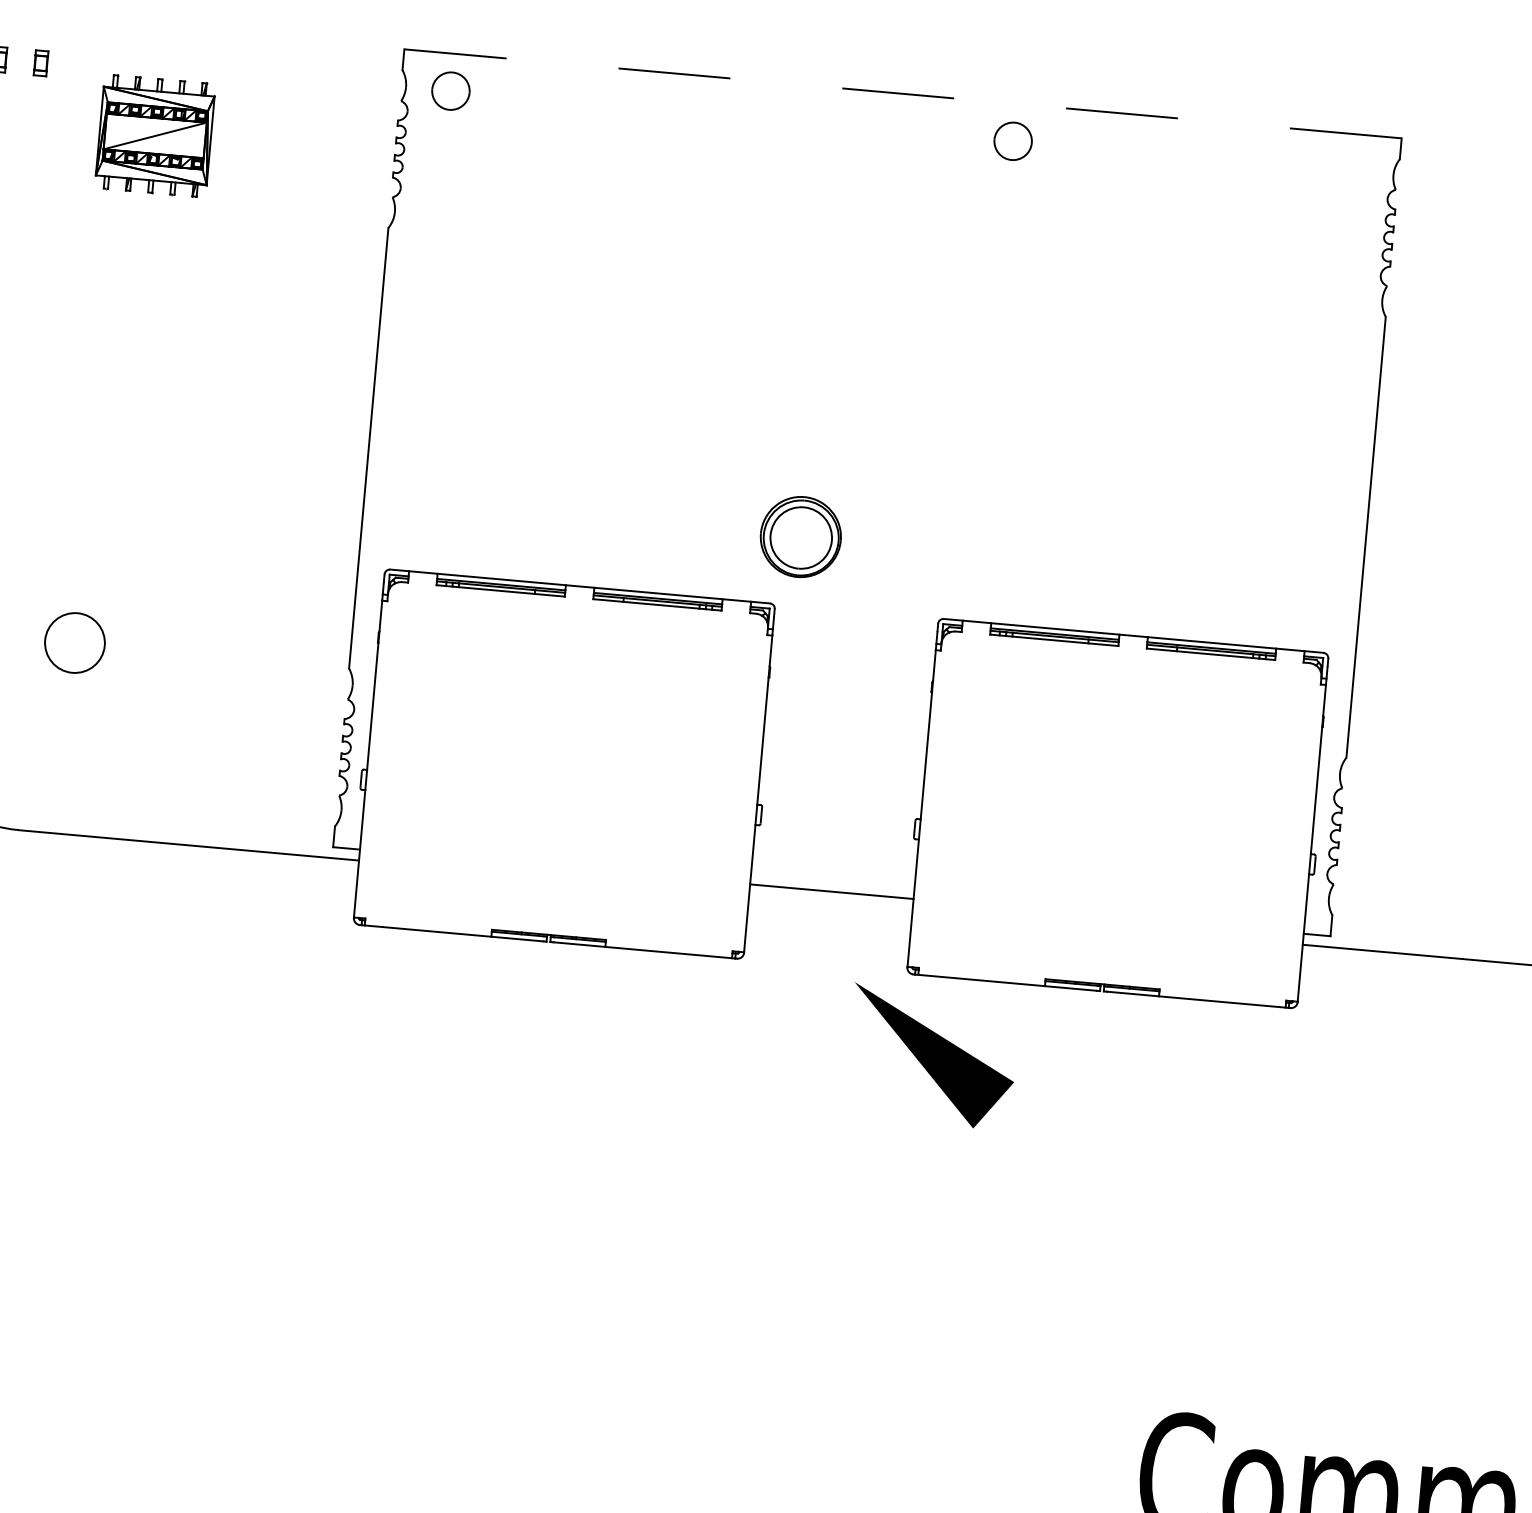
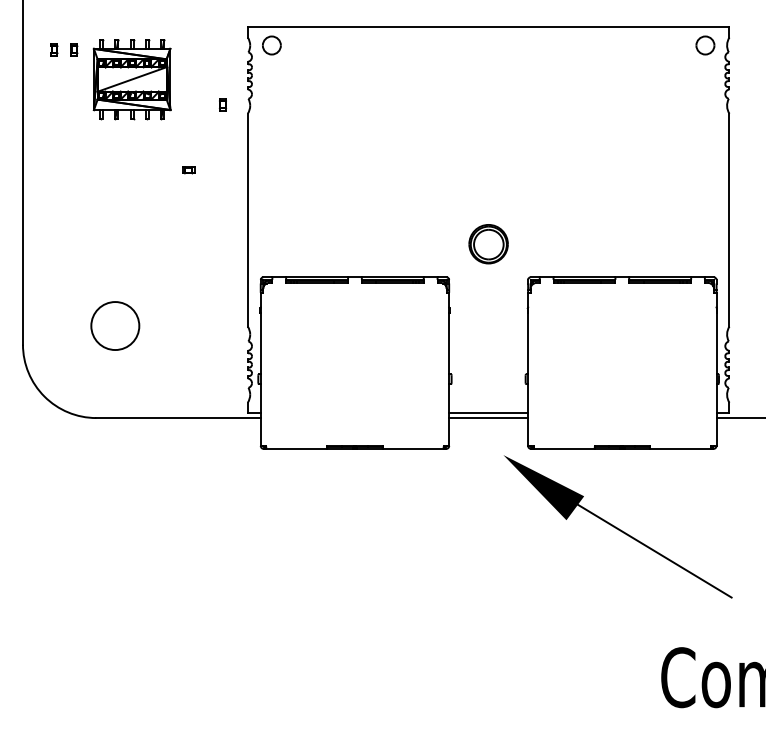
line: (902, 93) -> (488, 27), dashed -> solid
part: (154, 135) -> (131, 79), size x1.43
part: (1013, 141) -> (705, 45), moved
part: (337, 204) -> (222, 104), added
part: (255, 334) -> (188, 170), added
part: (800, 537) -> (488, 244), moved
circle: (75, 644) -> (115, 326), size x1.67
line: (830, 903) -> (488, 418), added
line: (1147, 1207) -> (653, 550), added

